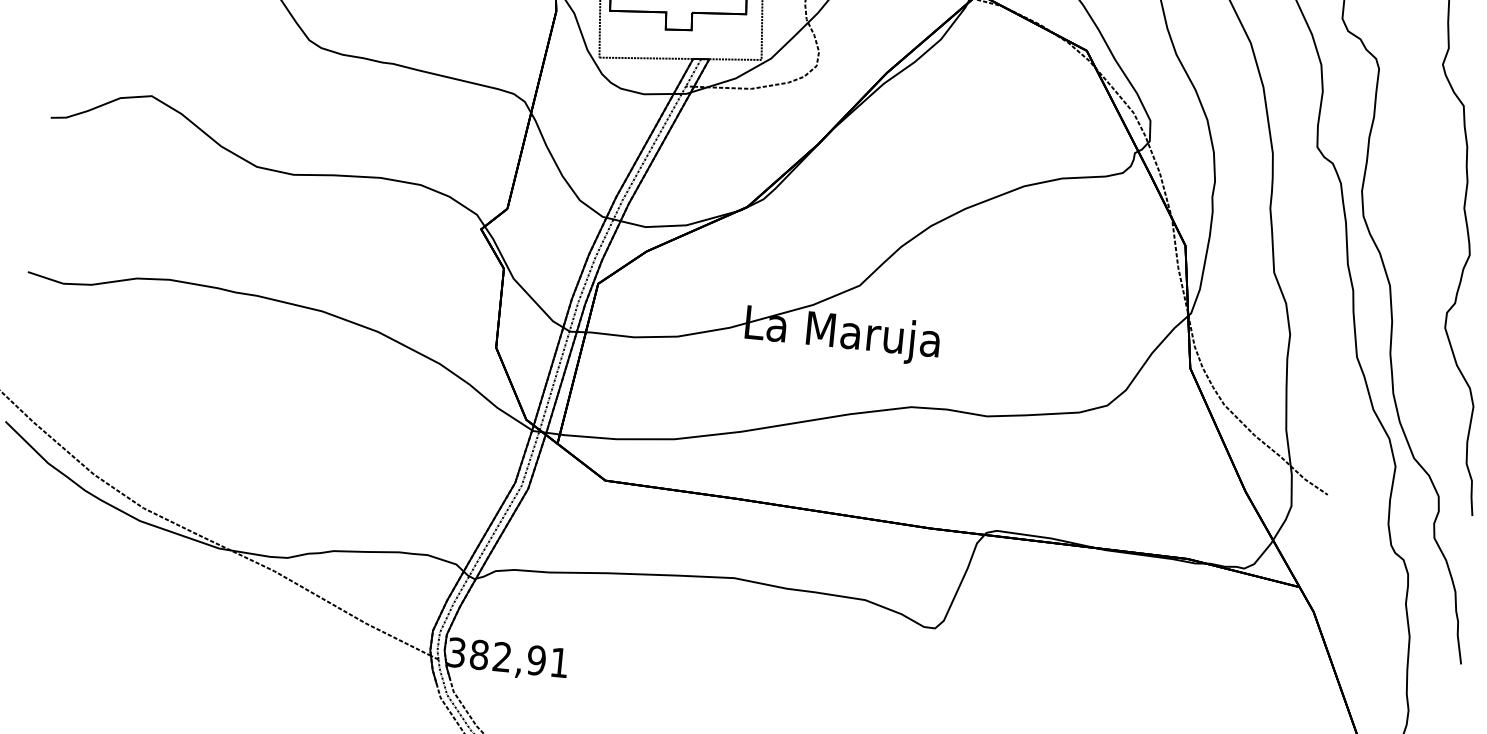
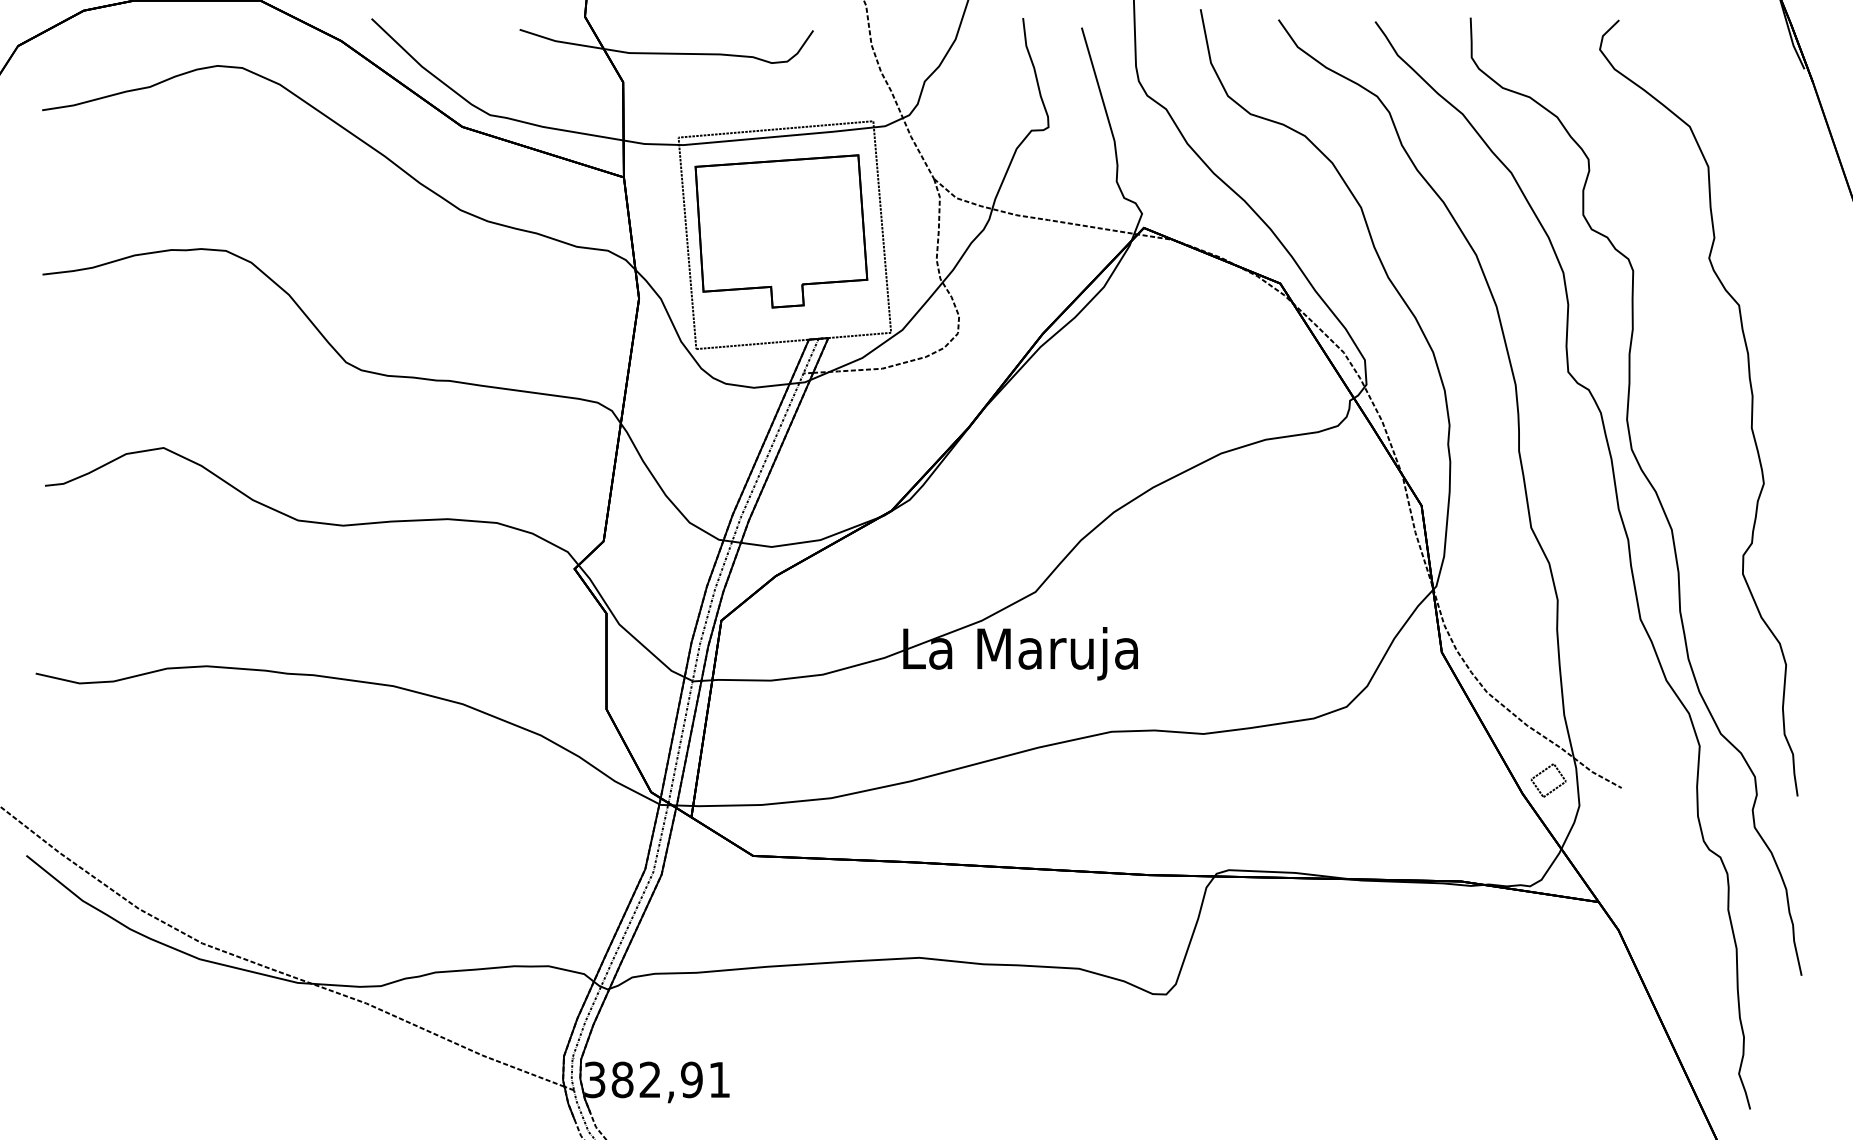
part: (1267, 482) -> (1548, 780), added

